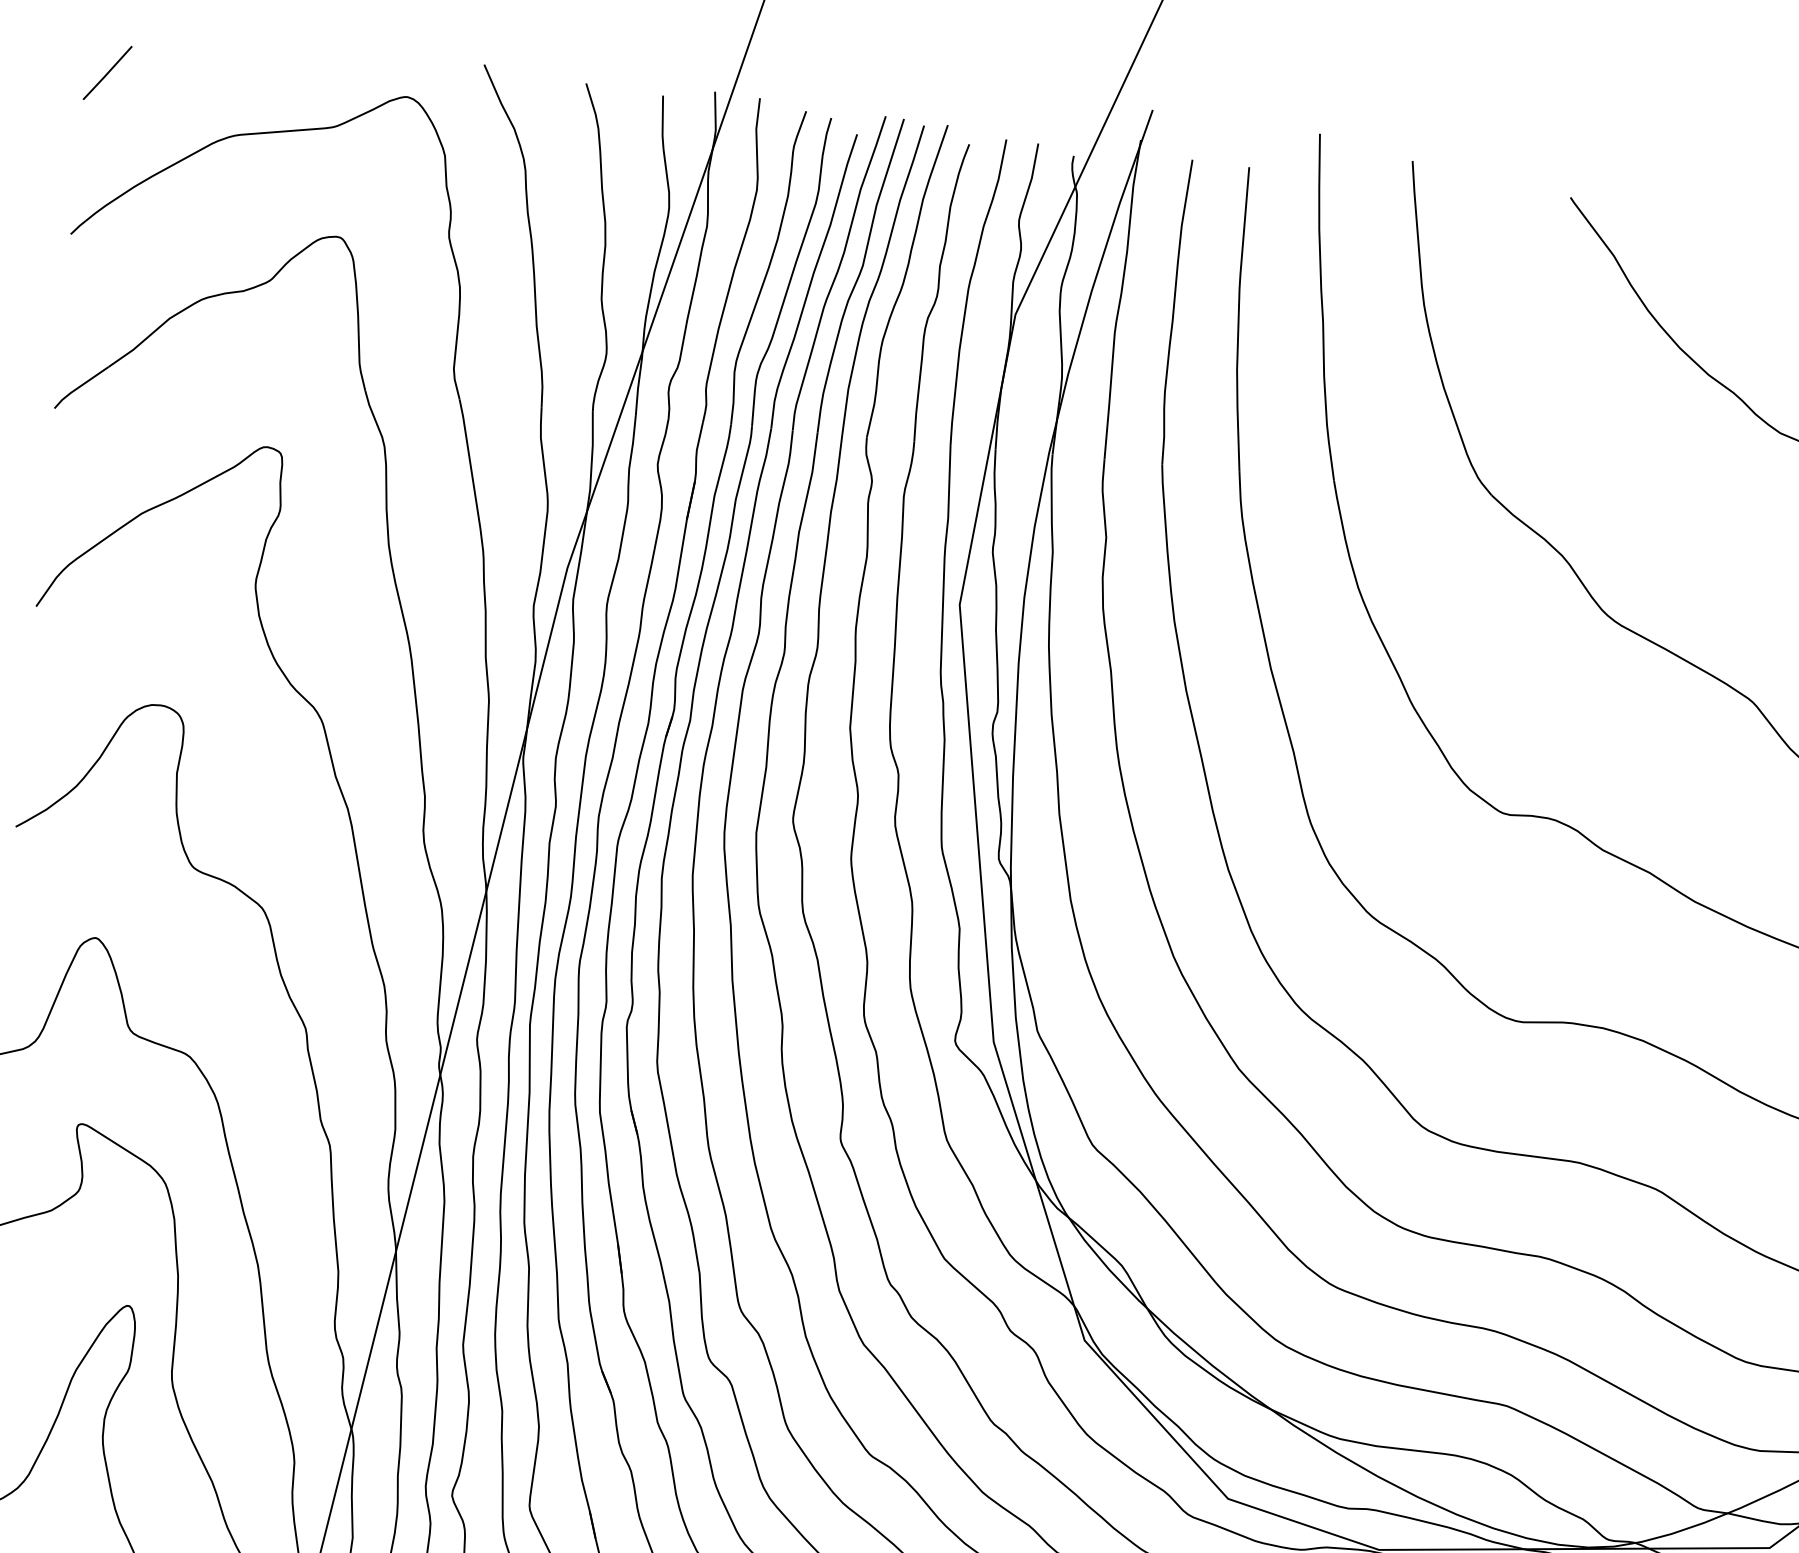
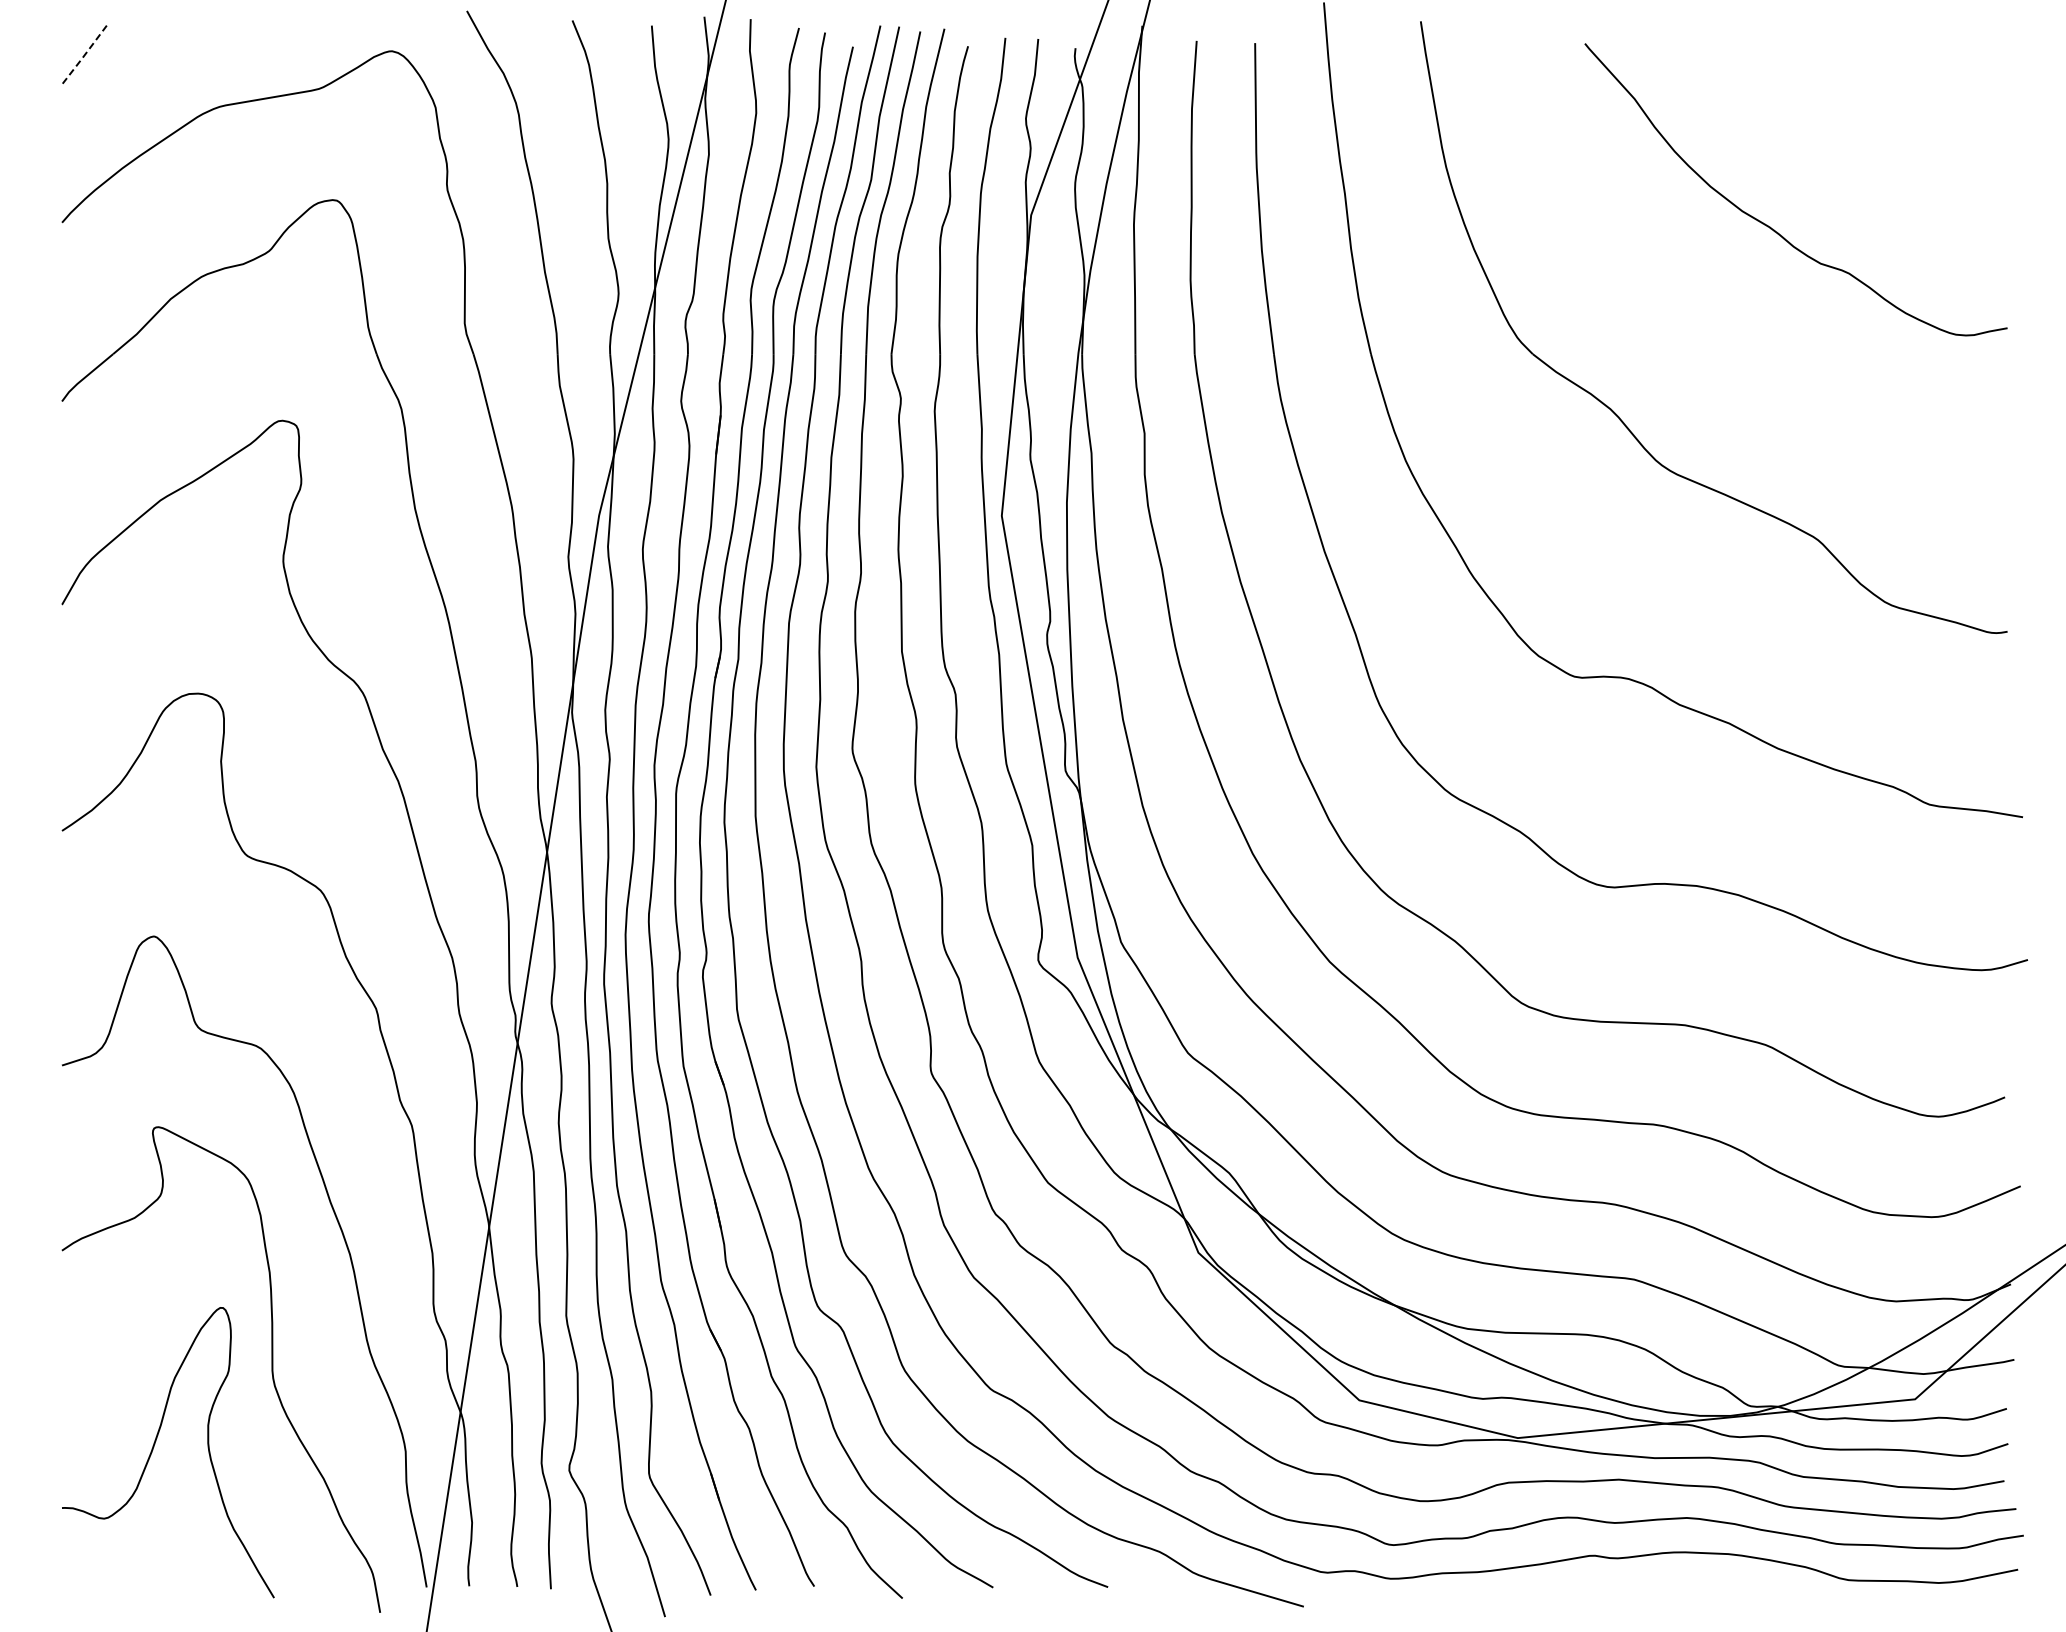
line: (106, 74) -> (83, 56), solid -> dashed

